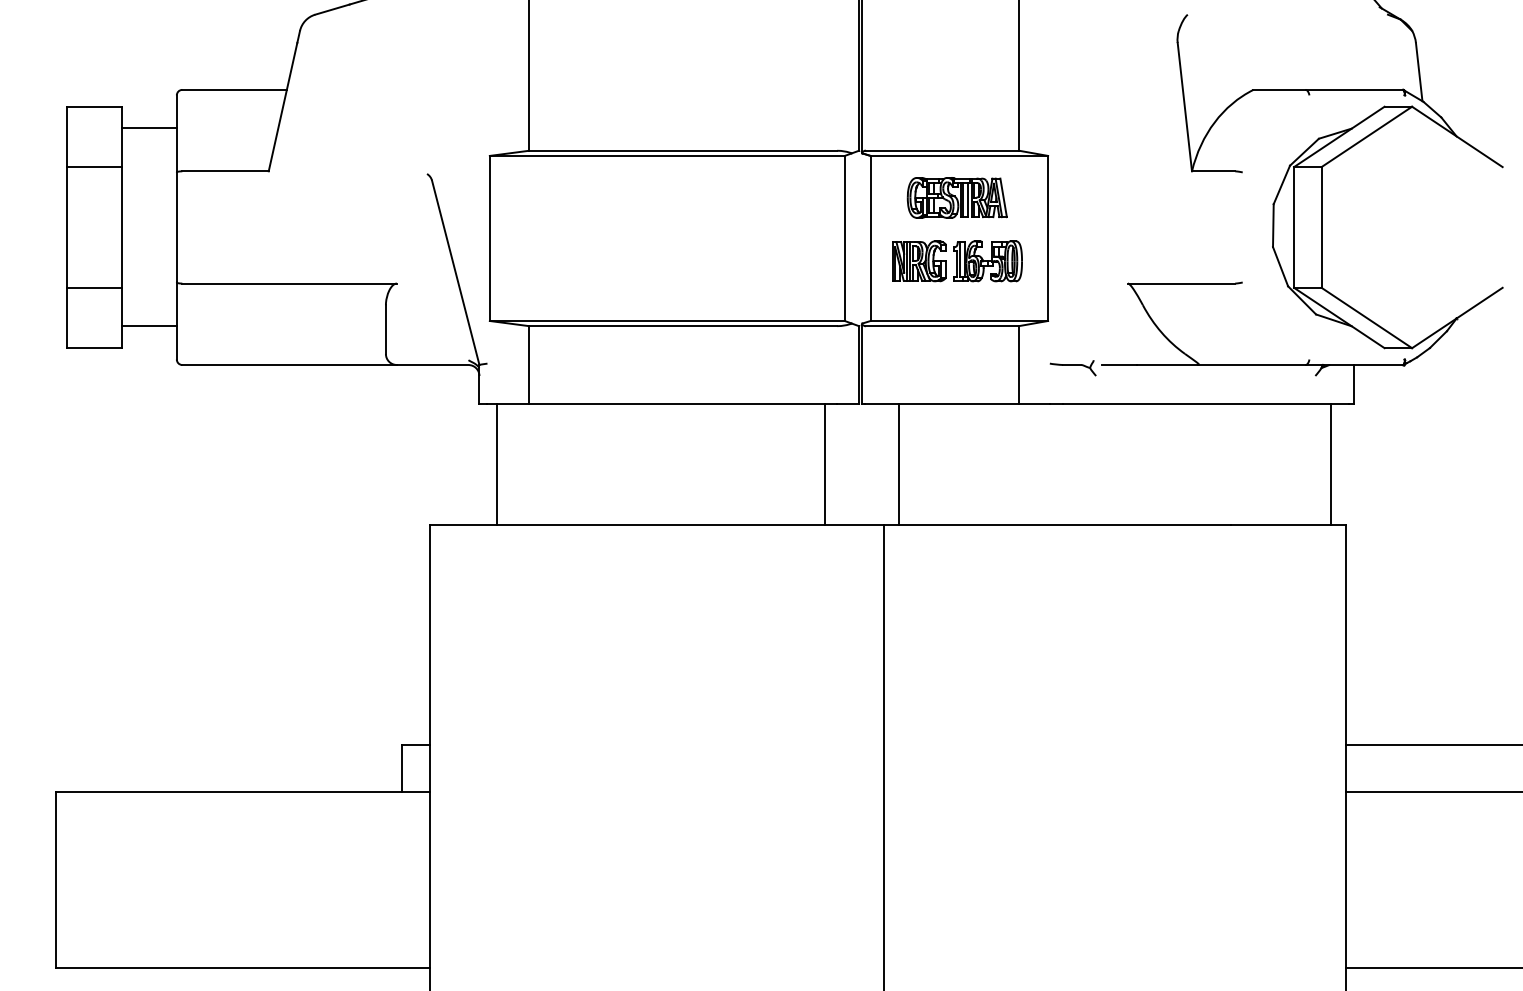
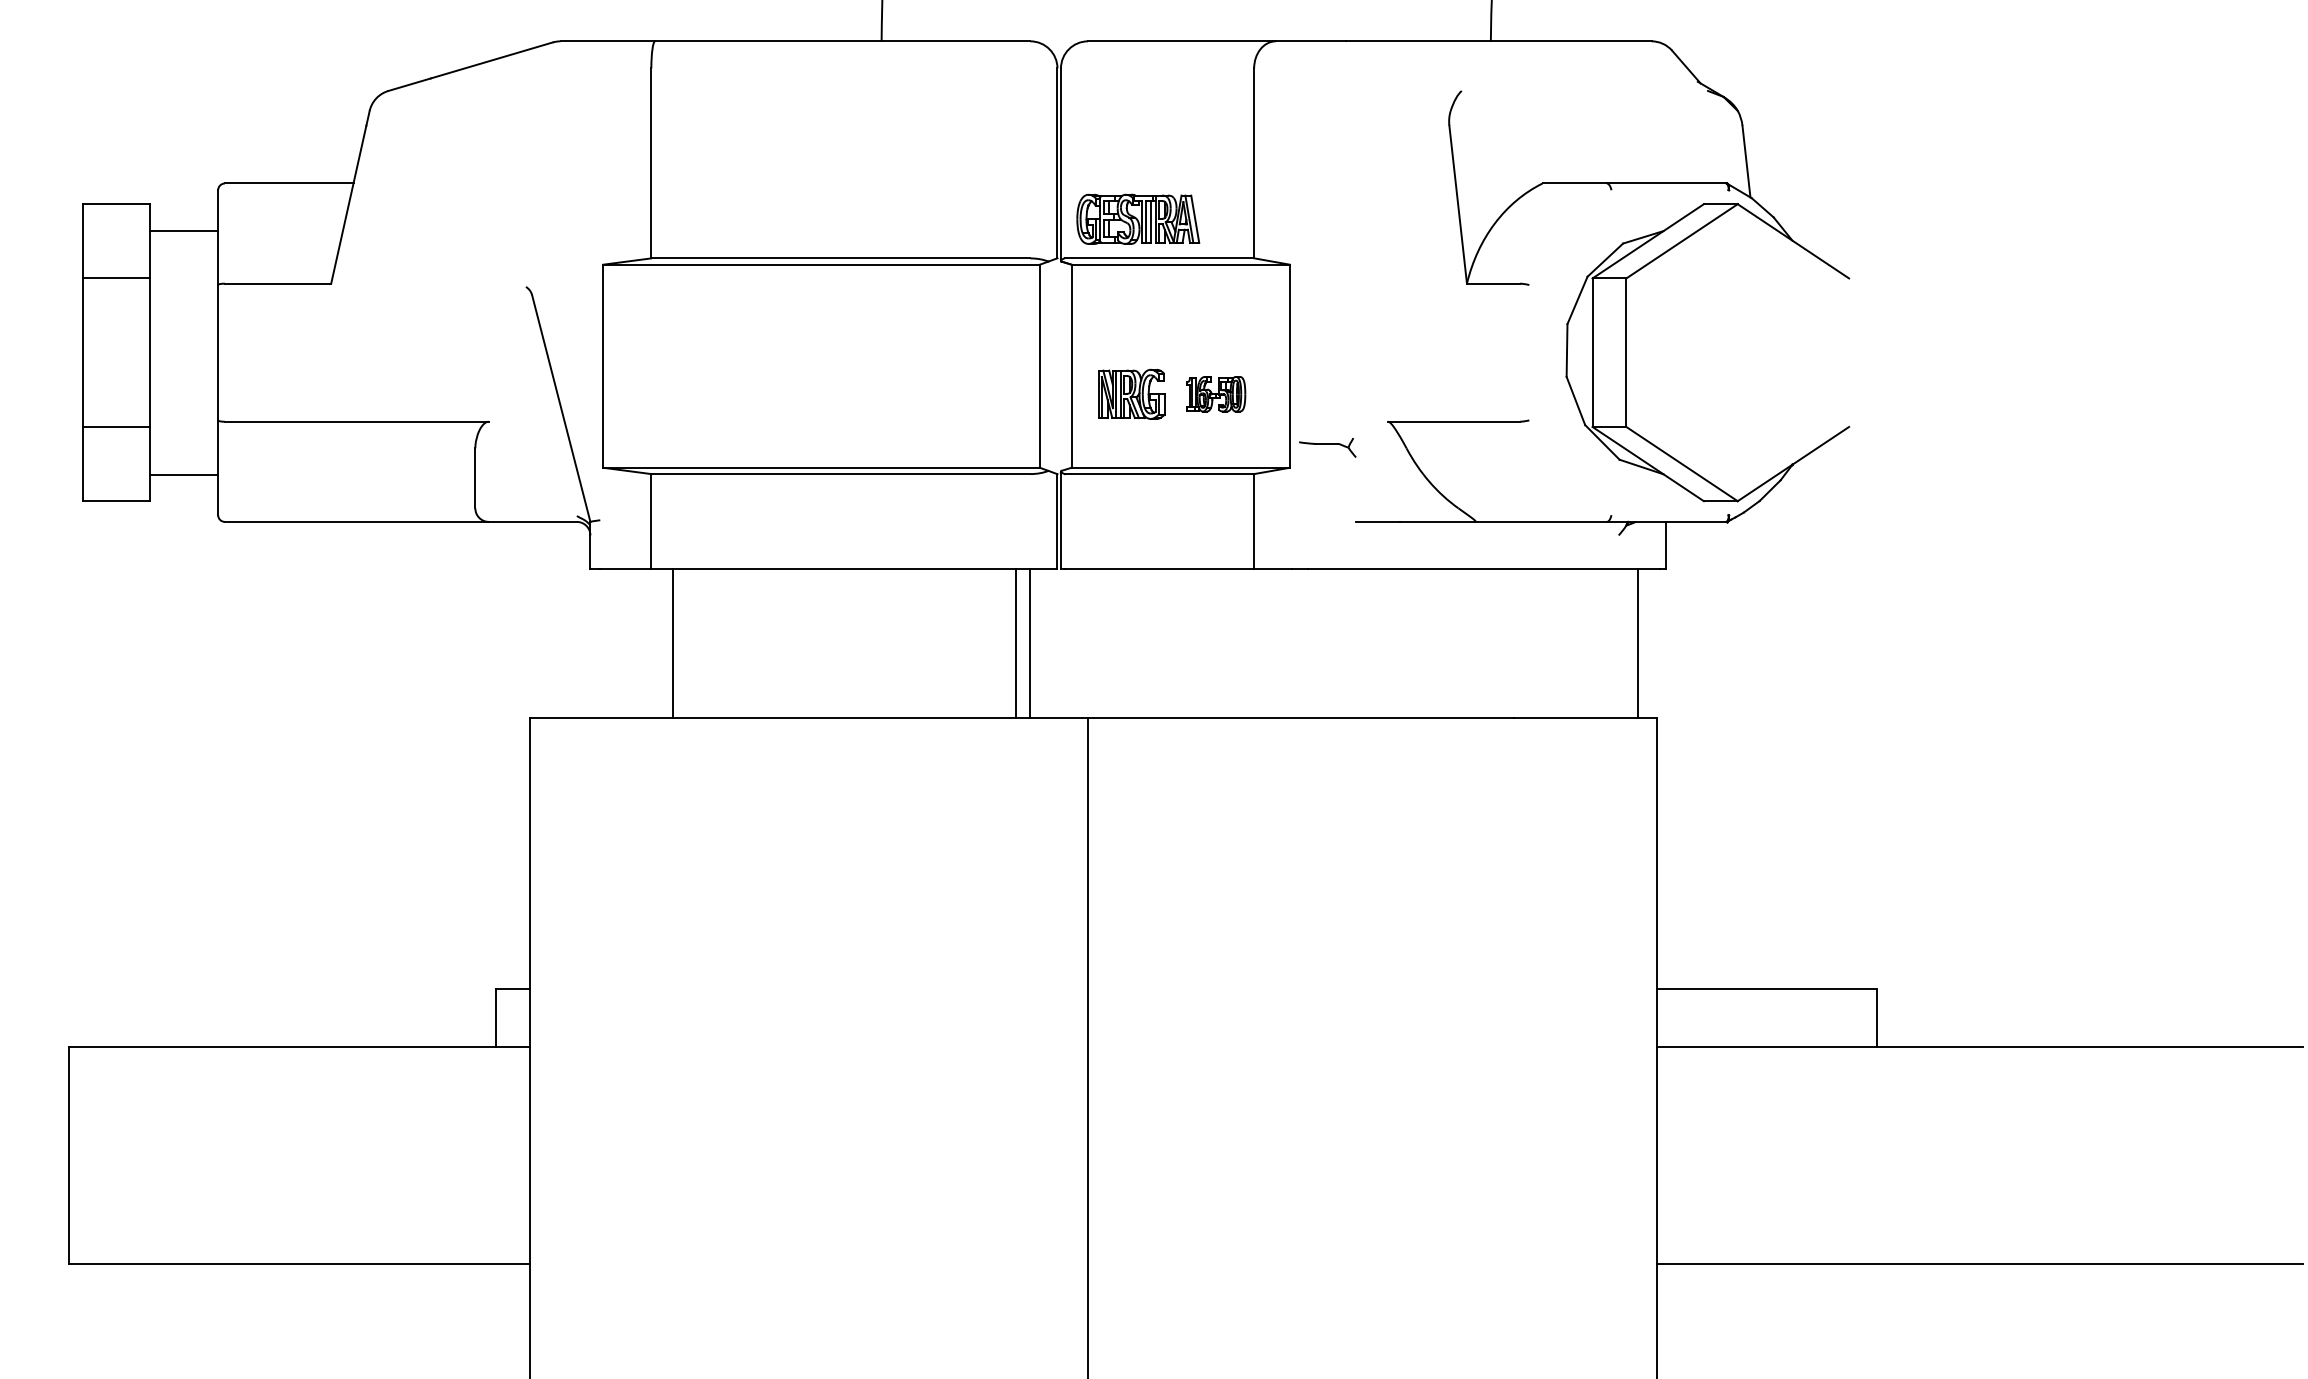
part: (957, 197) -> (1138, 218), moved
part: (987, 260) -> (1215, 393), size x0.7
part: (1072, 367) -> (1327, 447), moved
line: (497, 463) -> (673, 643), moved
line: (898, 463) -> (1029, 643), moved

